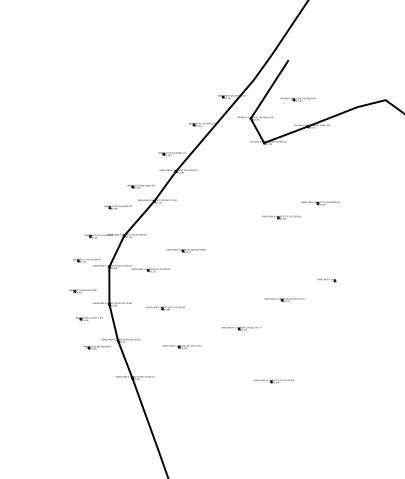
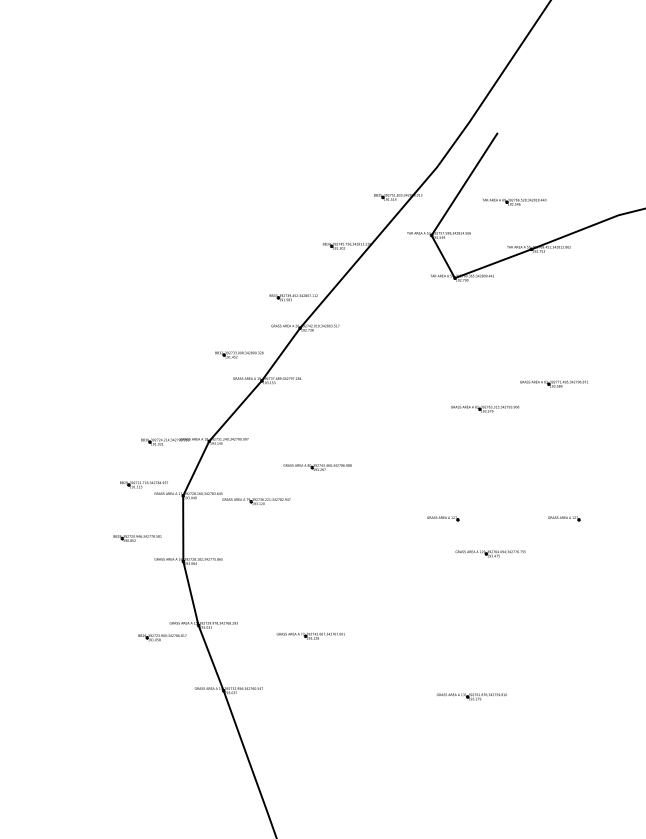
part: (118, 207) -> (199, 391), removed
part: (257, 280) -> (443, 519), added
part: (165, 308) -> (281, 568), removed
part: (88, 318) -> (146, 586), removed
part: (241, 328) -> (415, 603), removed

